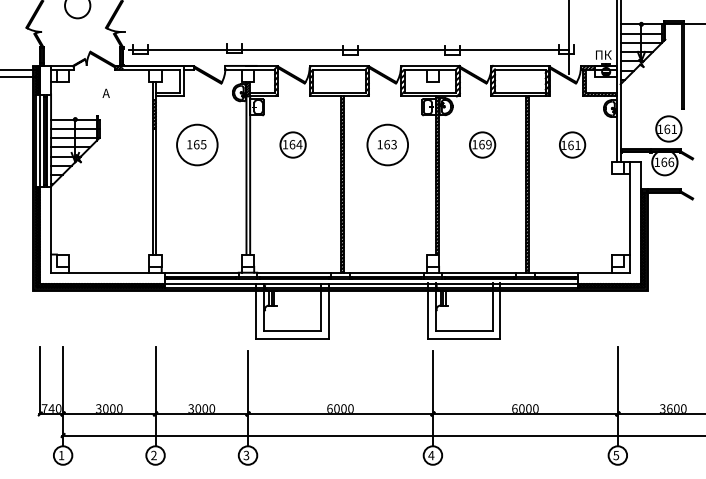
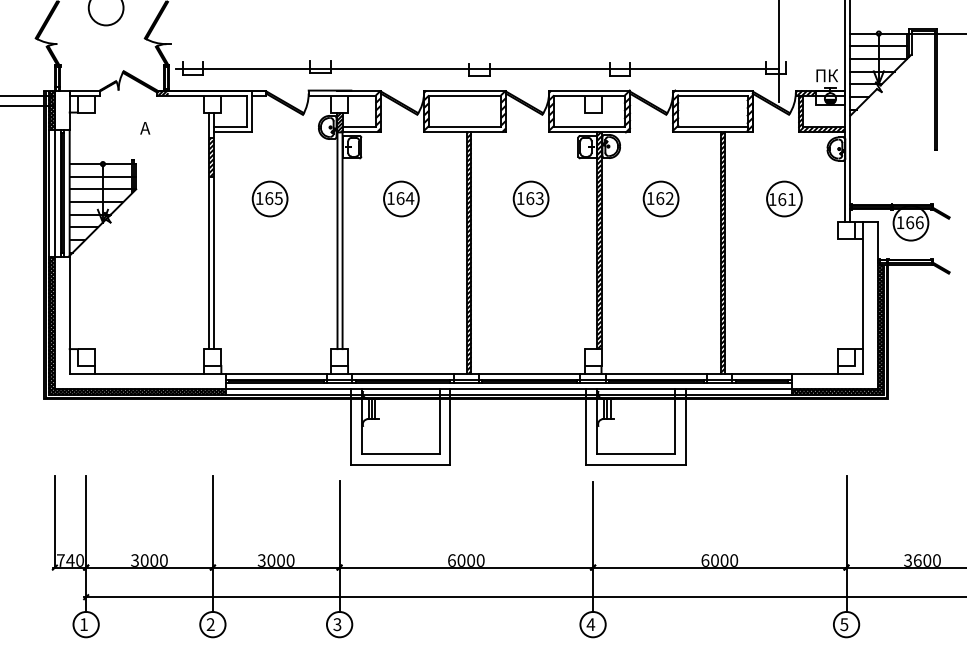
part: (668, 128) -> (916, 176), removed
circle: (196, 144) -> (269, 198), size x0.62
circle: (387, 144) -> (530, 198), size x0.62
text: (488, 144) -> (669, 198), 169 -> 162

